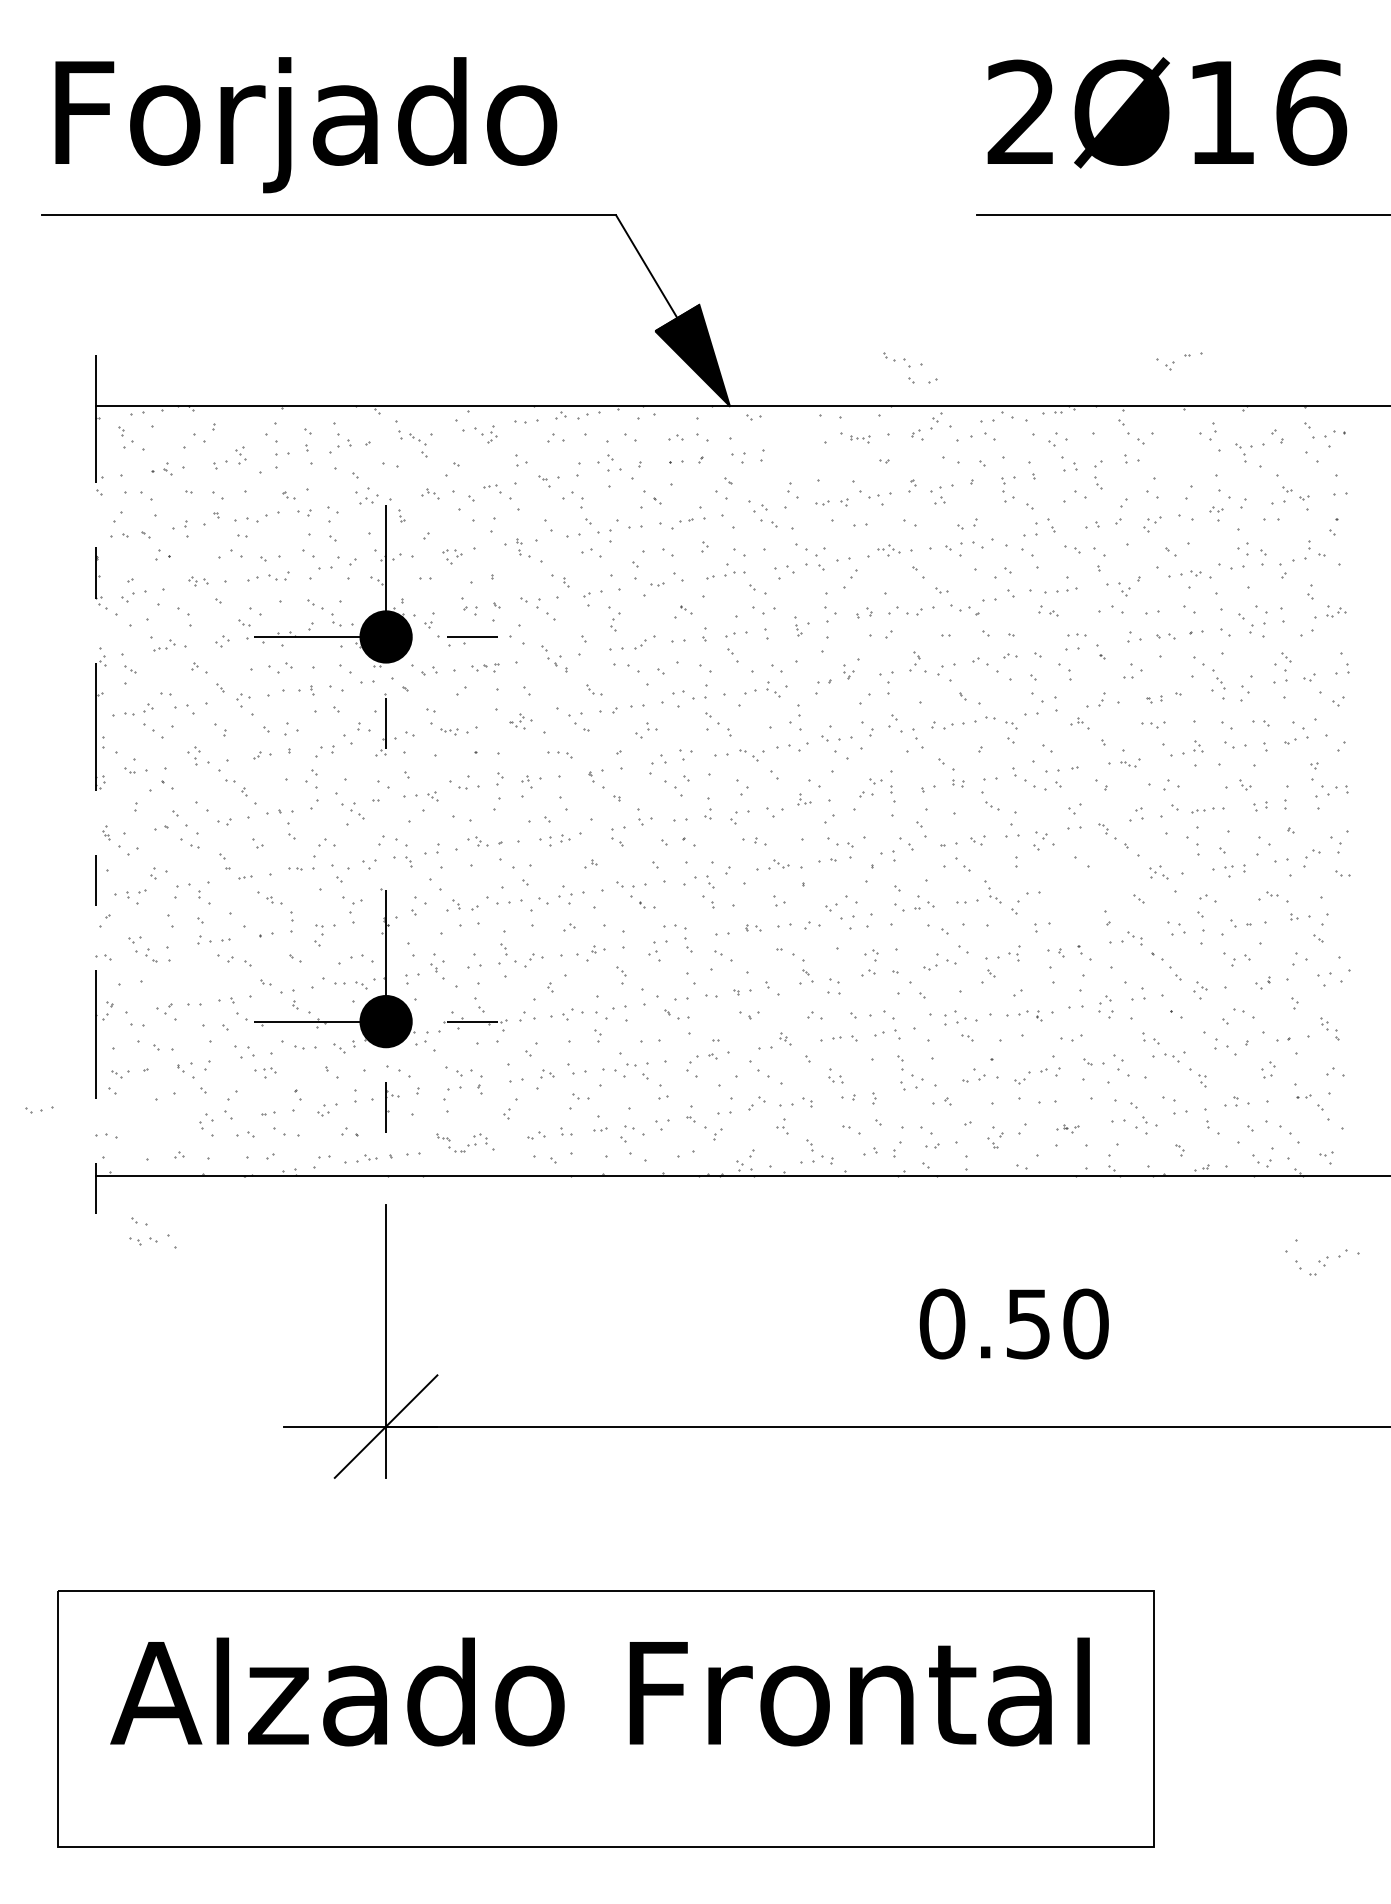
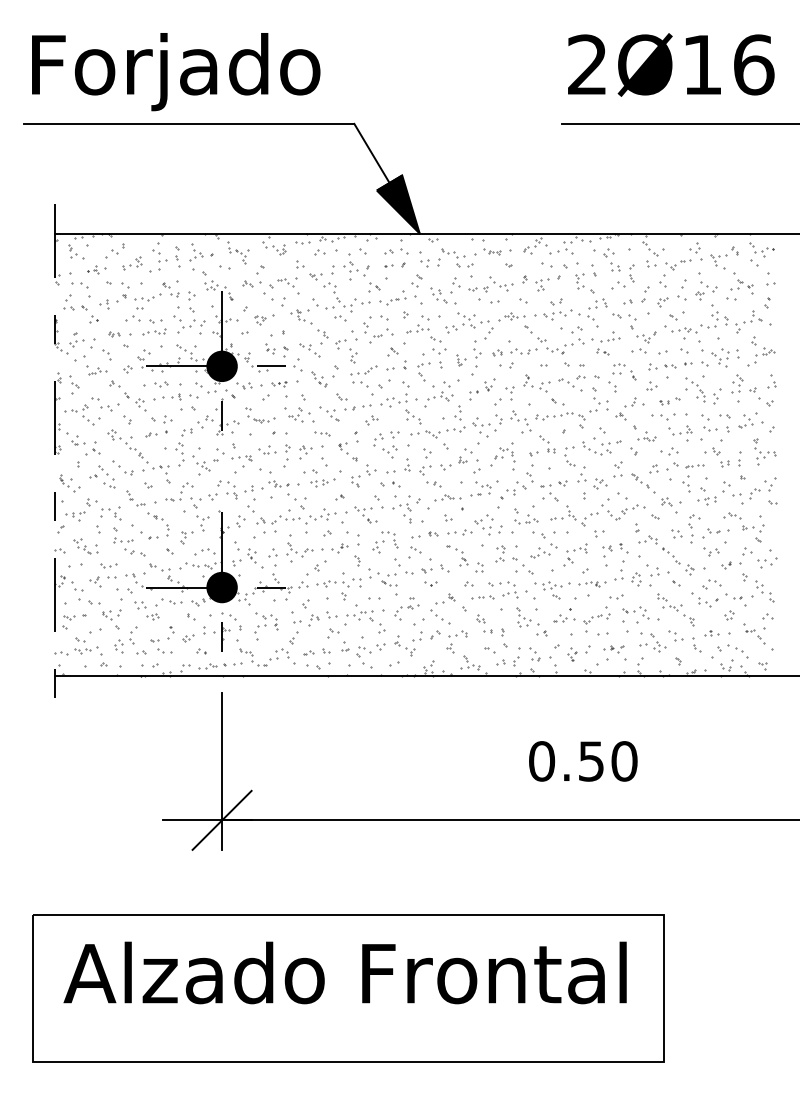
part: (1179, 360) -> (678, 264), moved
part: (910, 367) -> (457, 257), moved
part: (520, 720) -> (299, 414), size x1.67
part: (1153, 724) -> (663, 416), size x1.67
part: (1329, 1028) -> (764, 591), size x1.67
part: (38, 1110) -> (108, 565), moved
part: (1066, 1129) -> (613, 649), size x1.67
part: (465, 1143) -> (267, 657), size x1.67
part: (153, 1233) -> (88, 646), moved
part: (1322, 1258) -> (623, 509), moved

